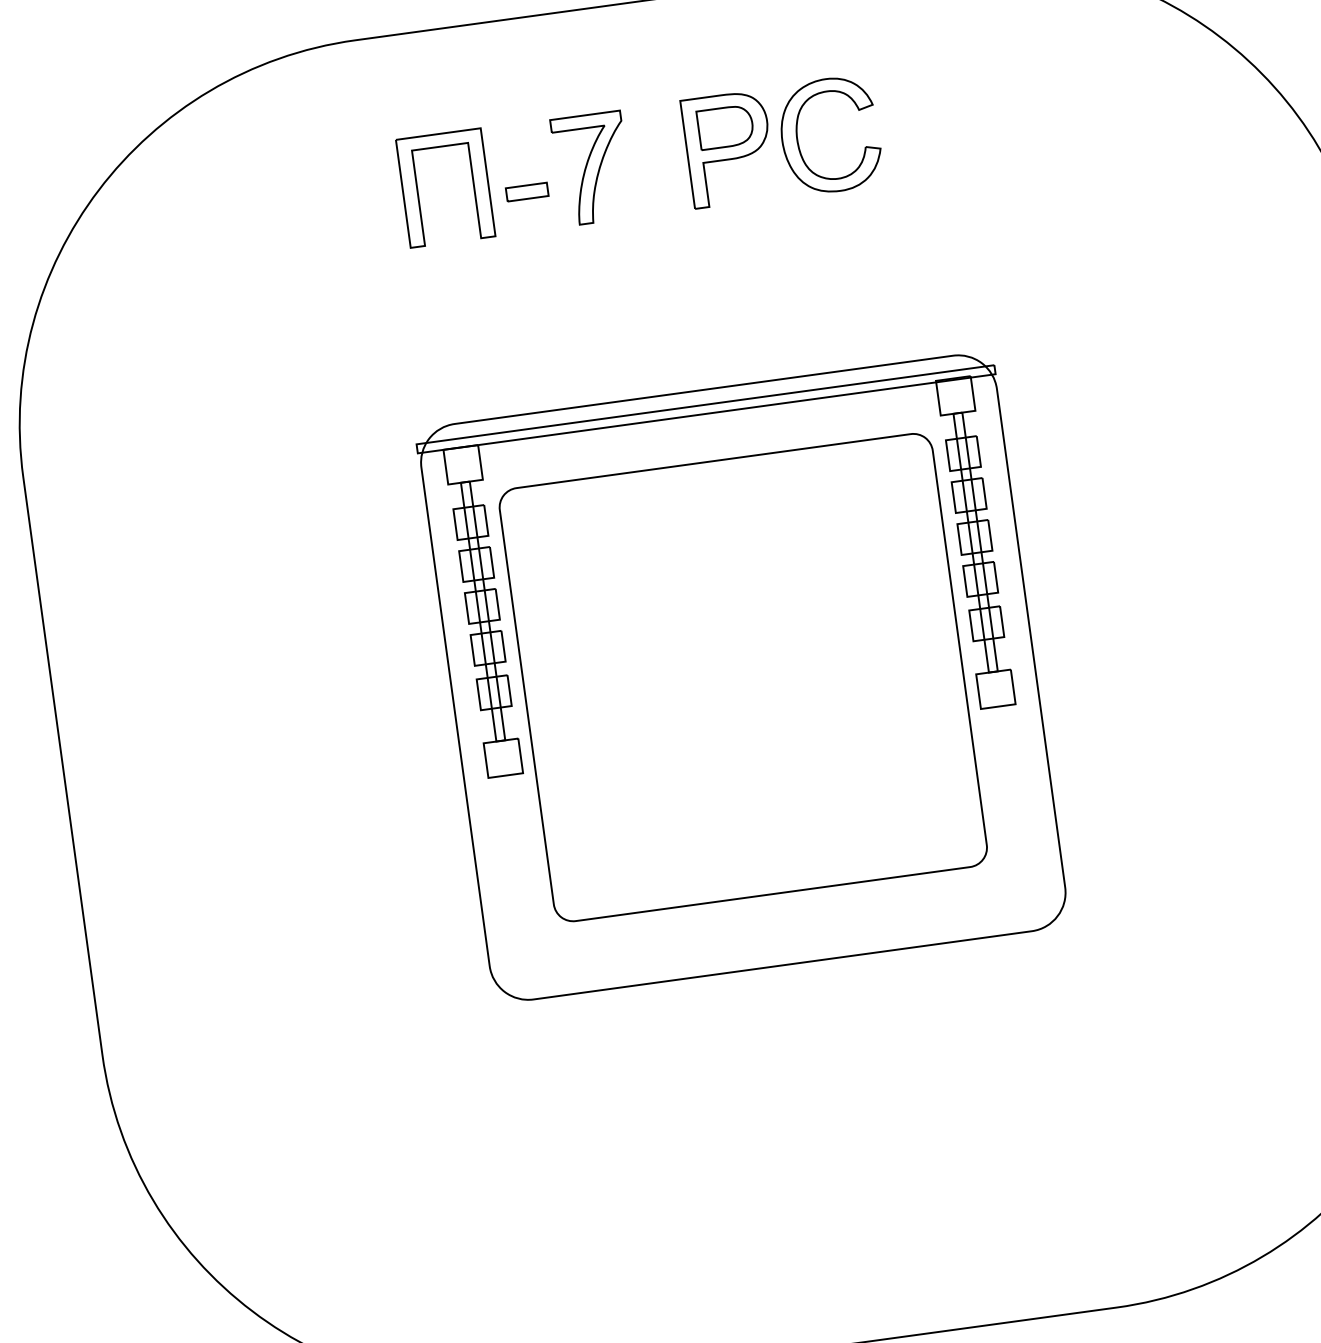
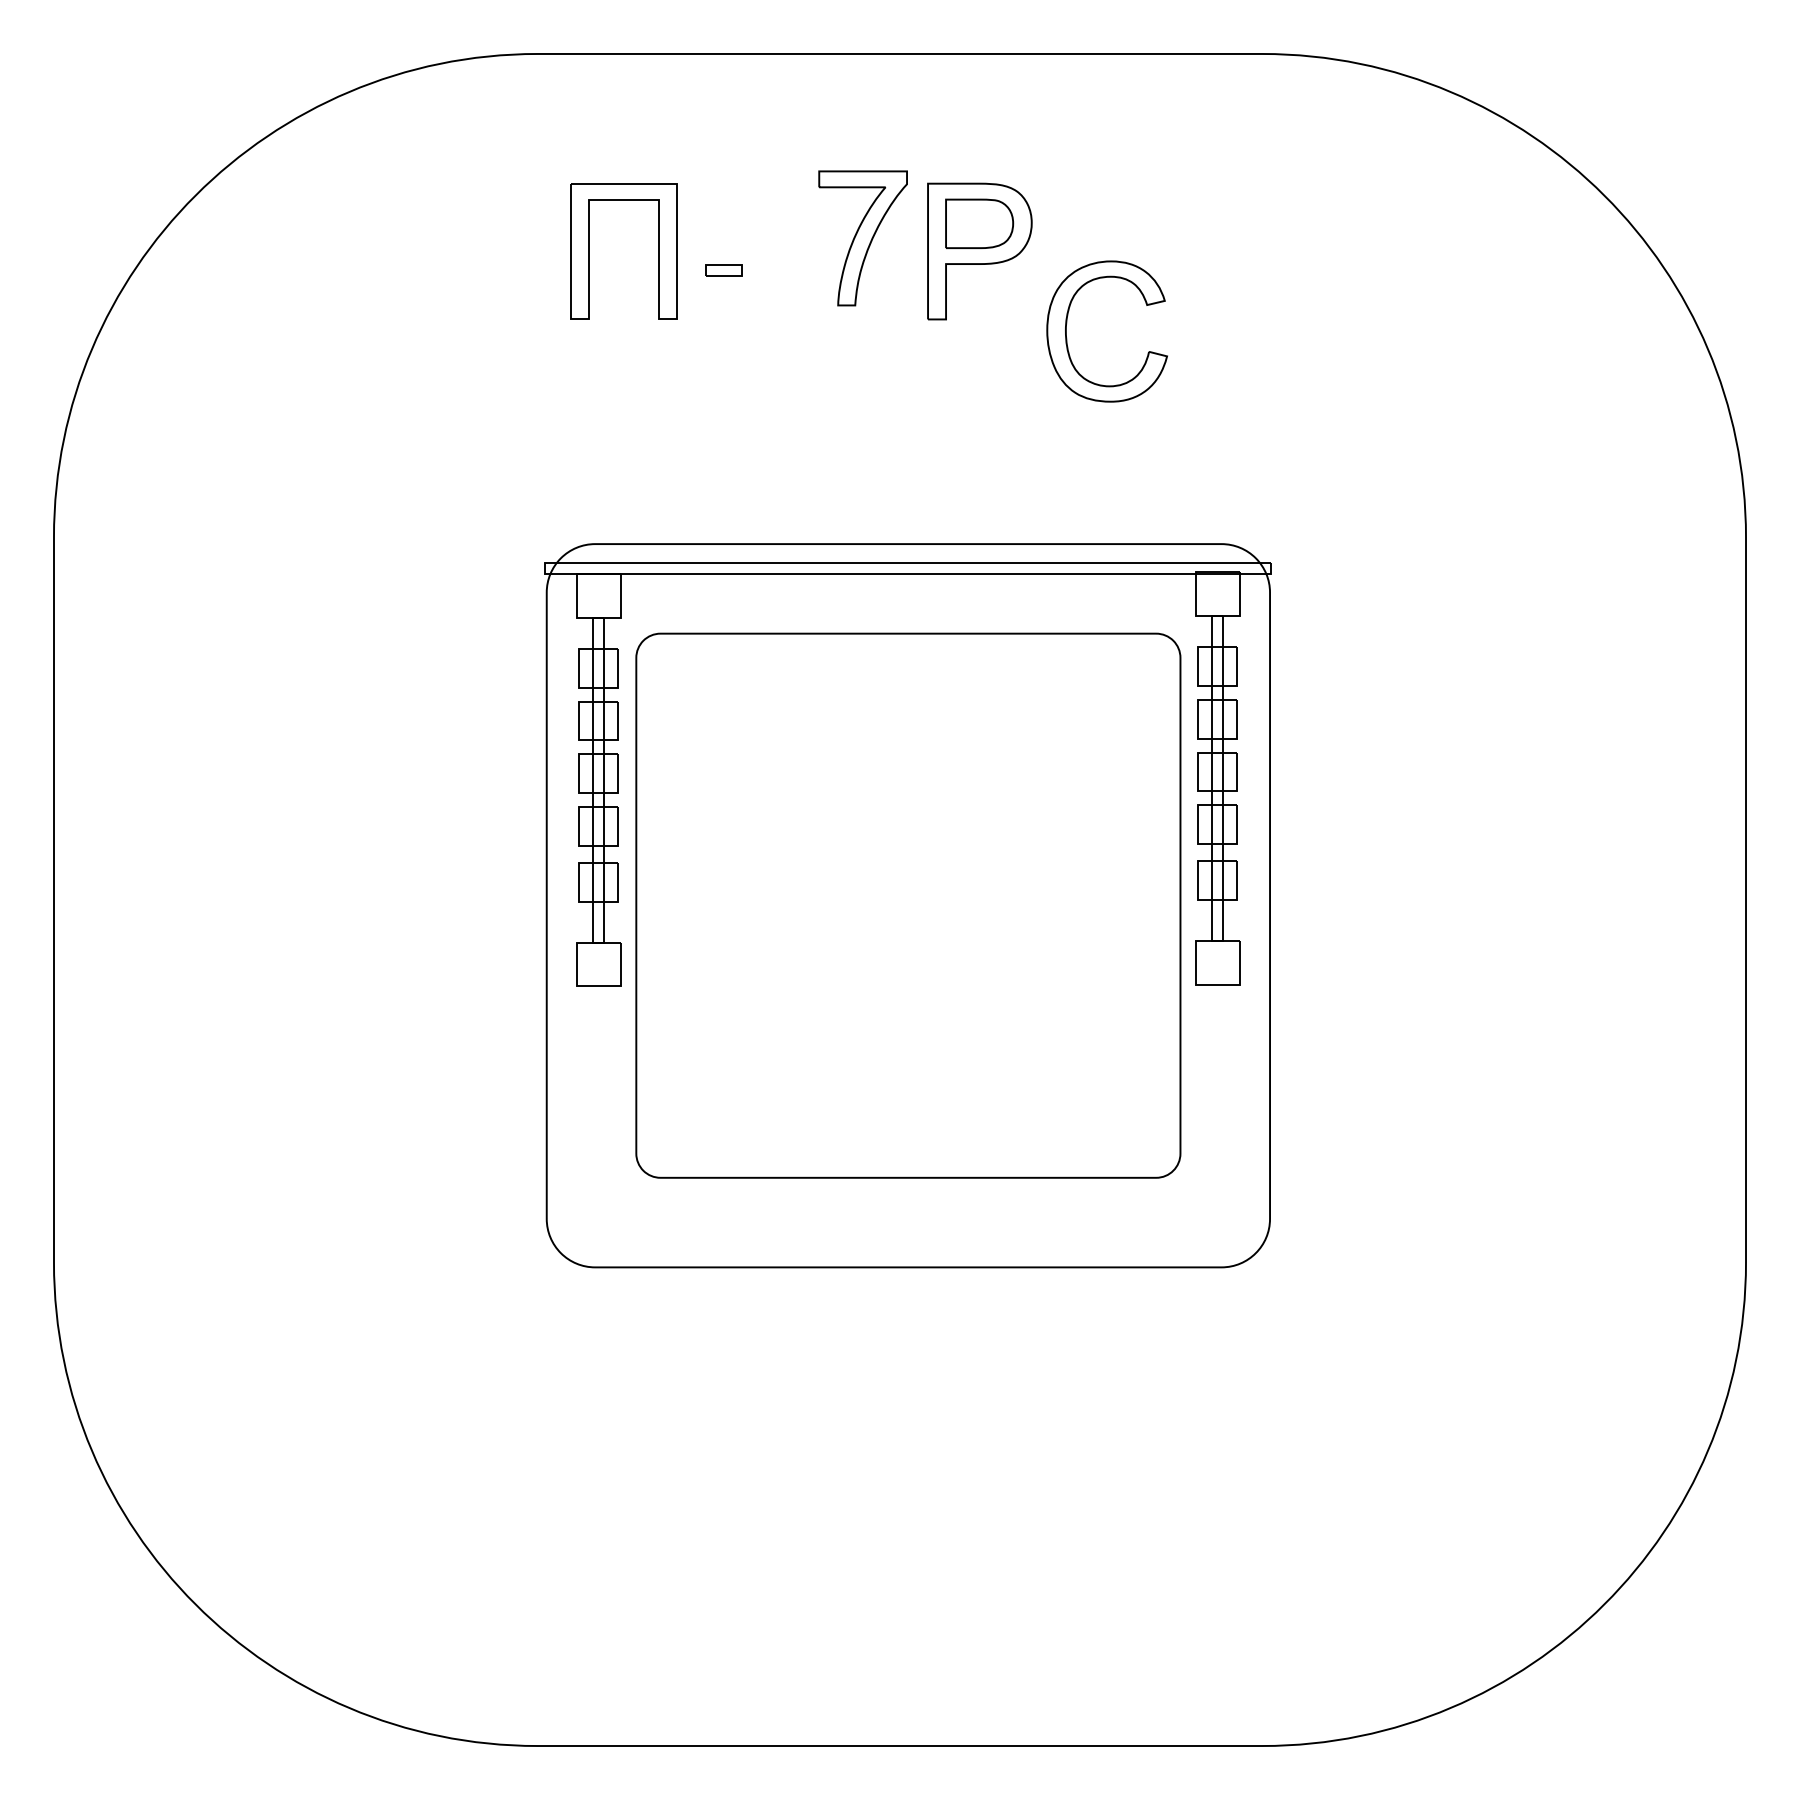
part: (799, 145) -> (1067, 338), moved
part: (591, 168) -> (862, 238), moved
part: (526, 192) -> (723, 270), size x0.7

